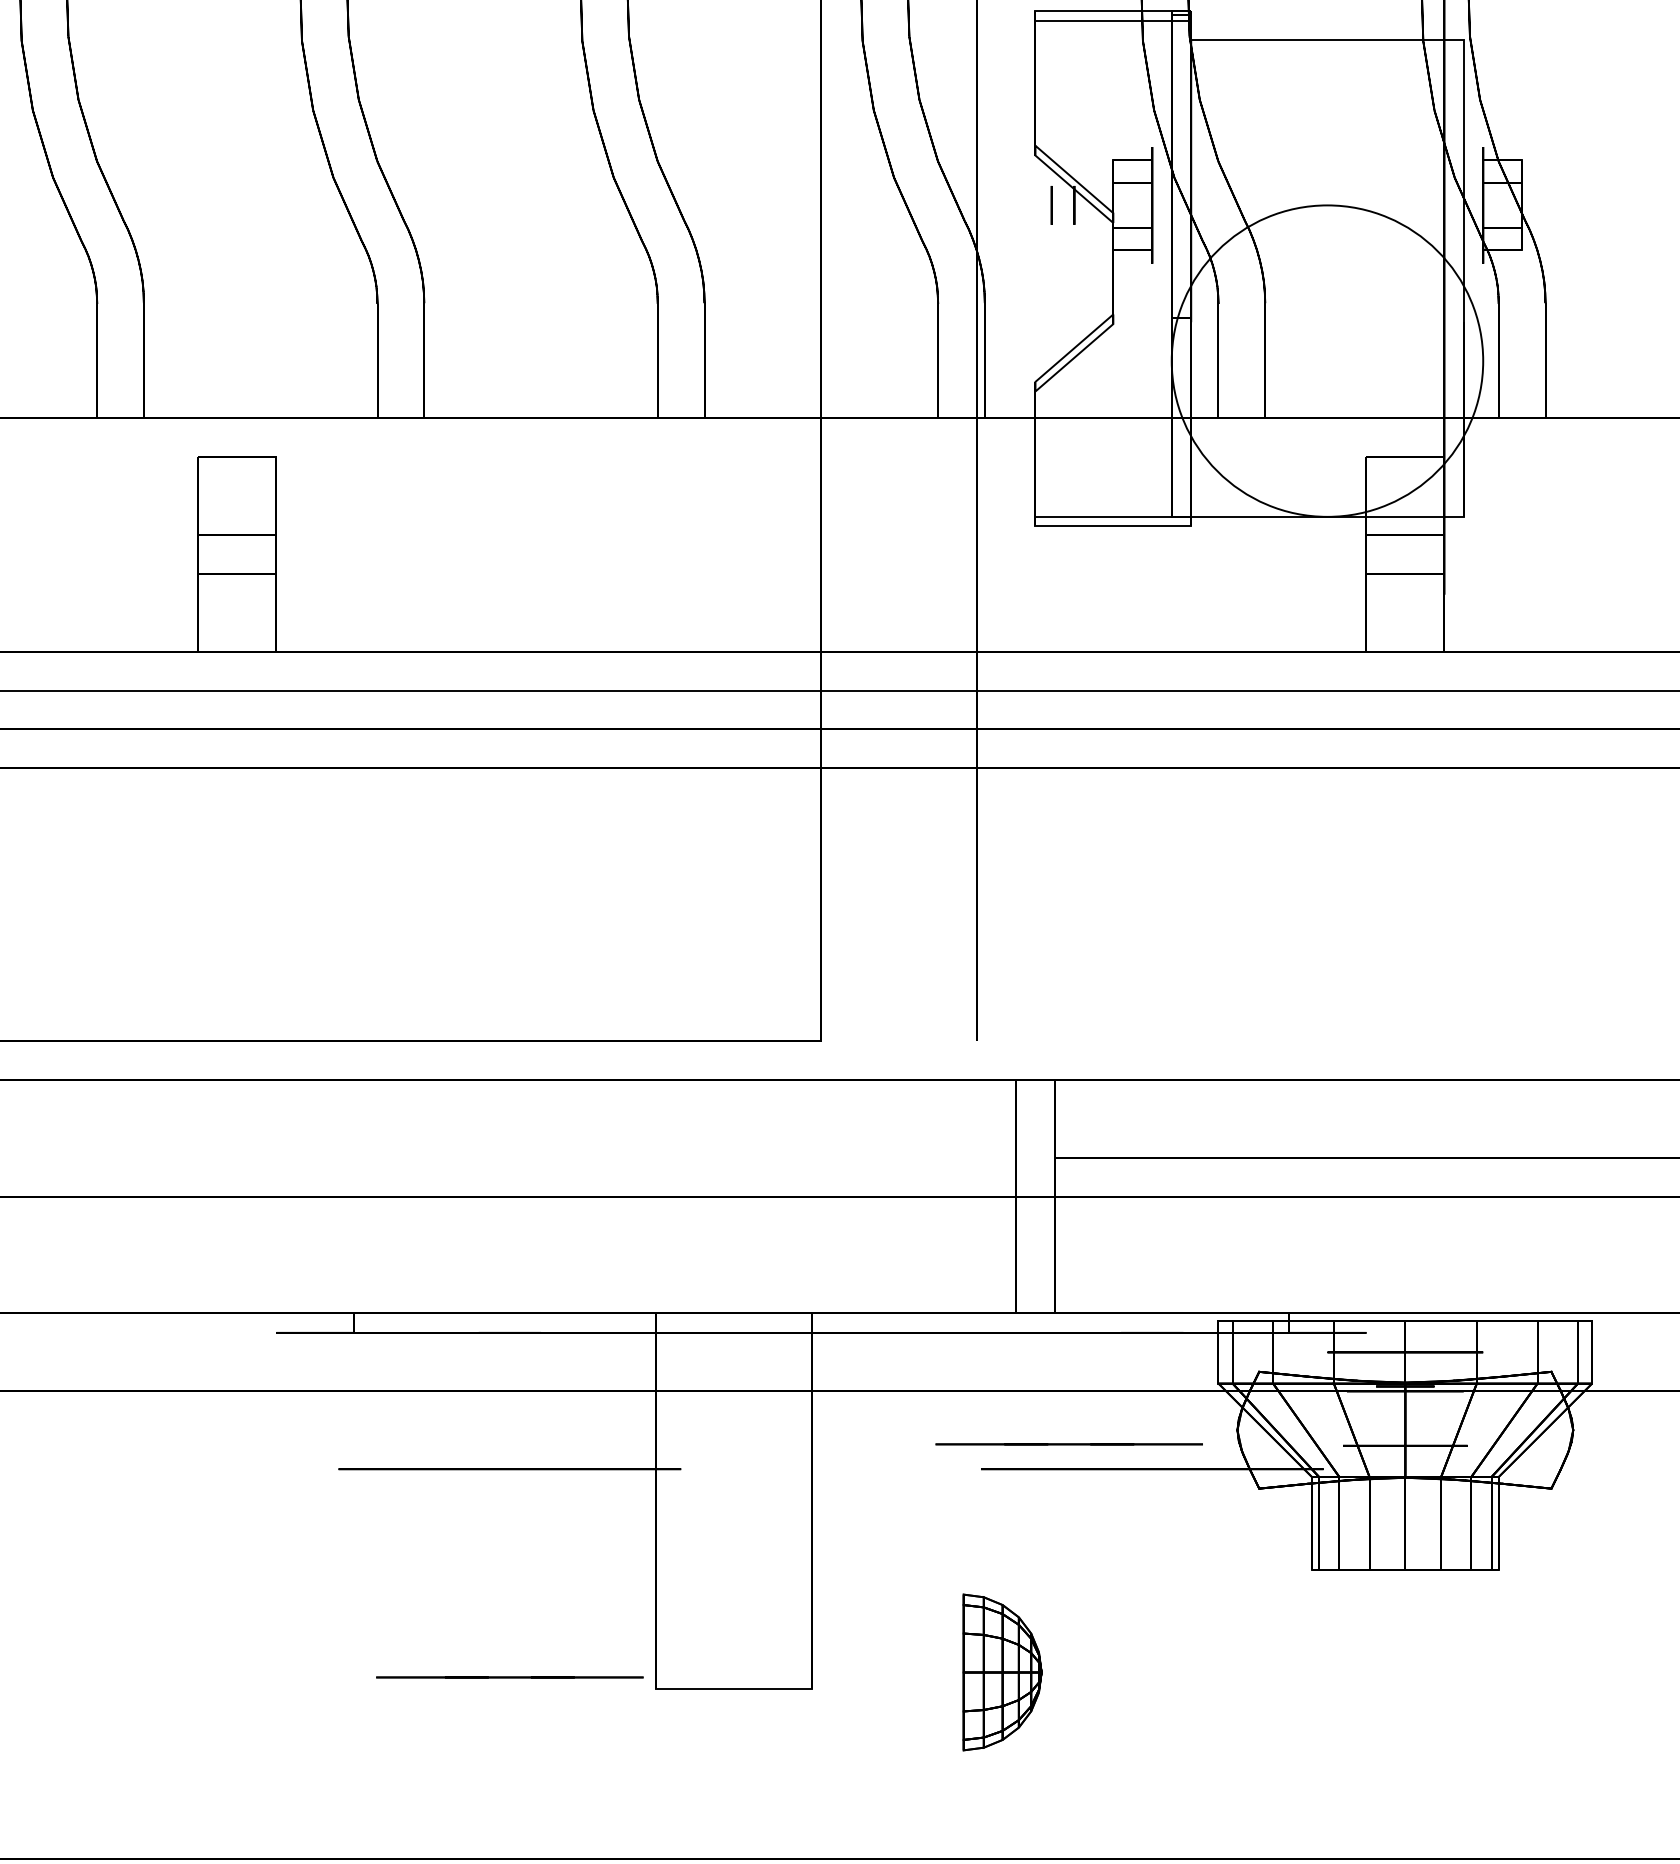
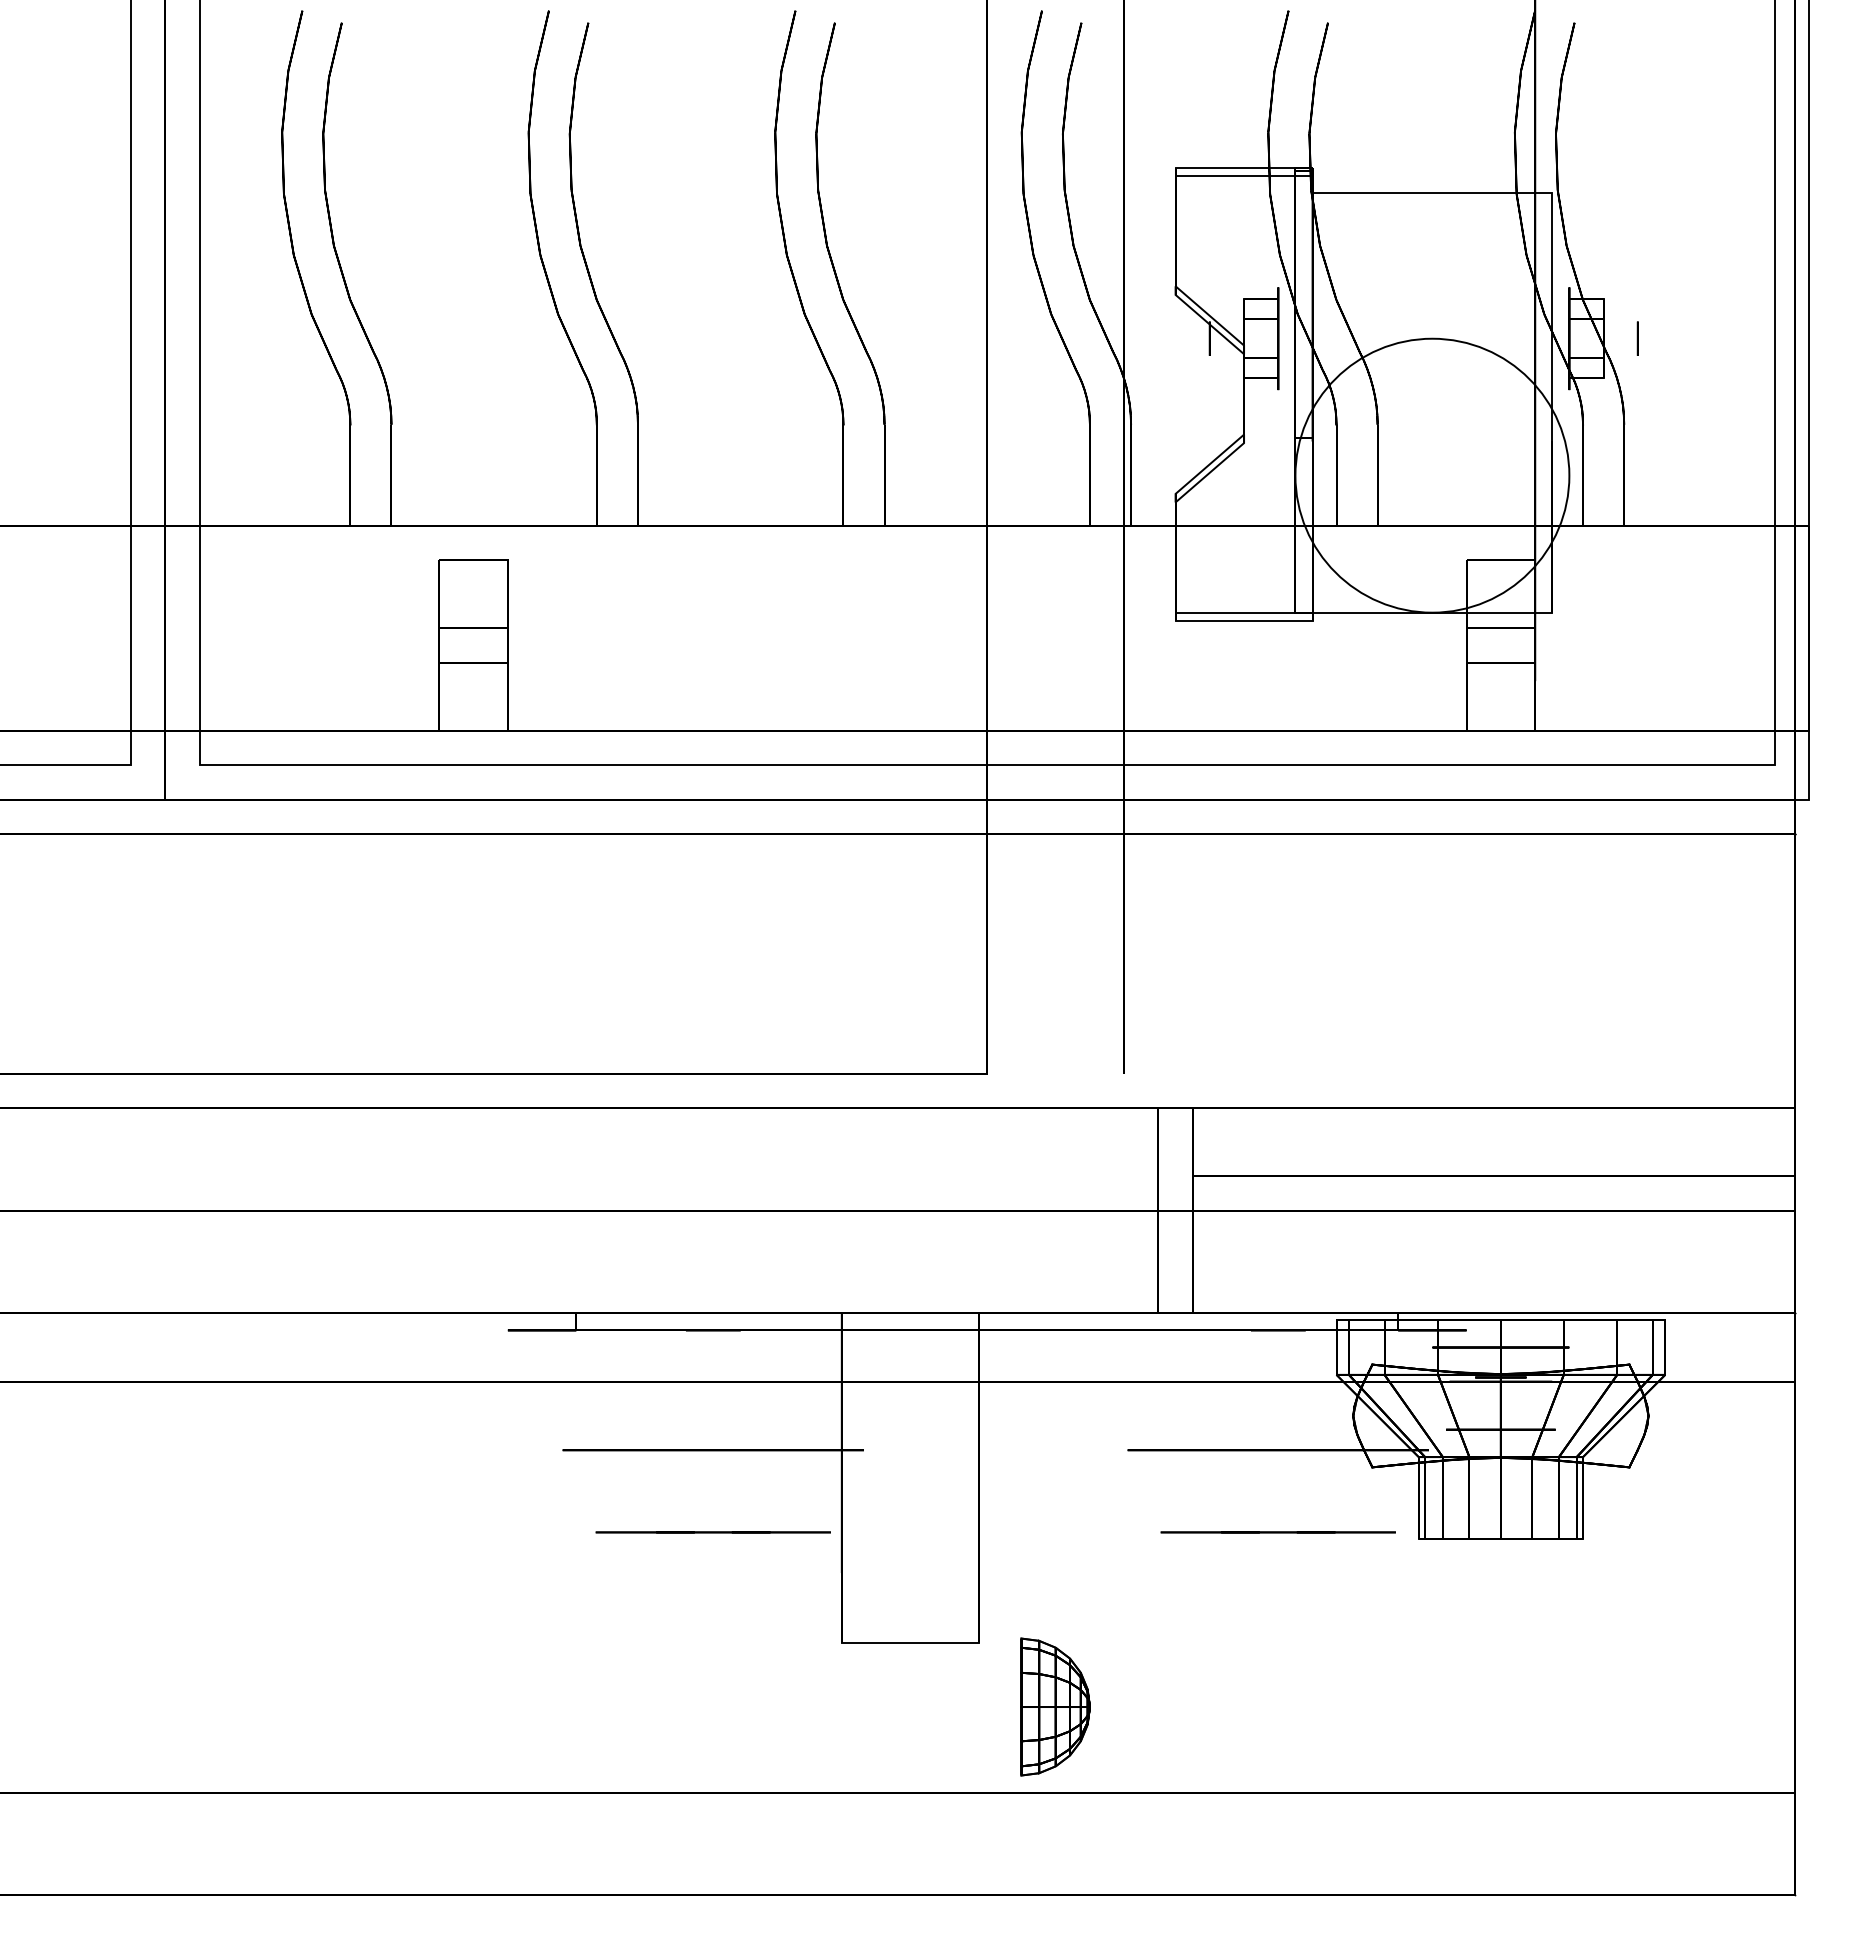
circle: (1051, 205) -> (1637, 338), moved
line: (1068, 1444) -> (1277, 1532), moved
part: (1002, 1671) -> (1055, 1706), moved
line: (508, 1677) -> (712, 1532), moved

